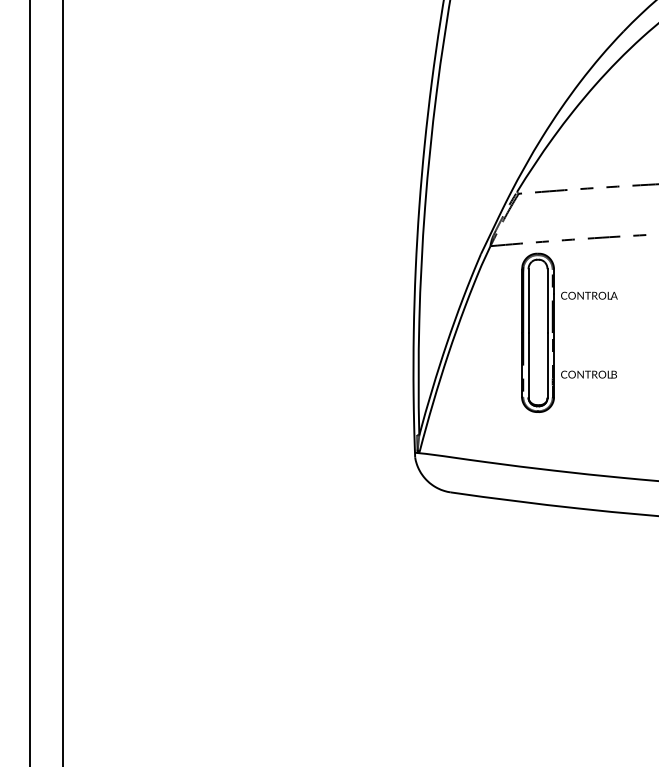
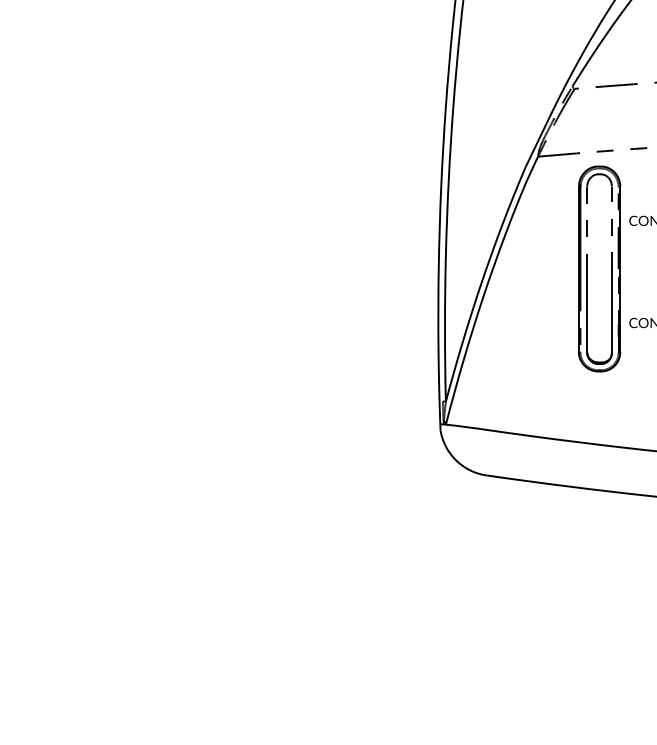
line: (528, 301) -> (587, 228), solid -> dashed
line: (547, 301) -> (611, 228), solid -> dashed

